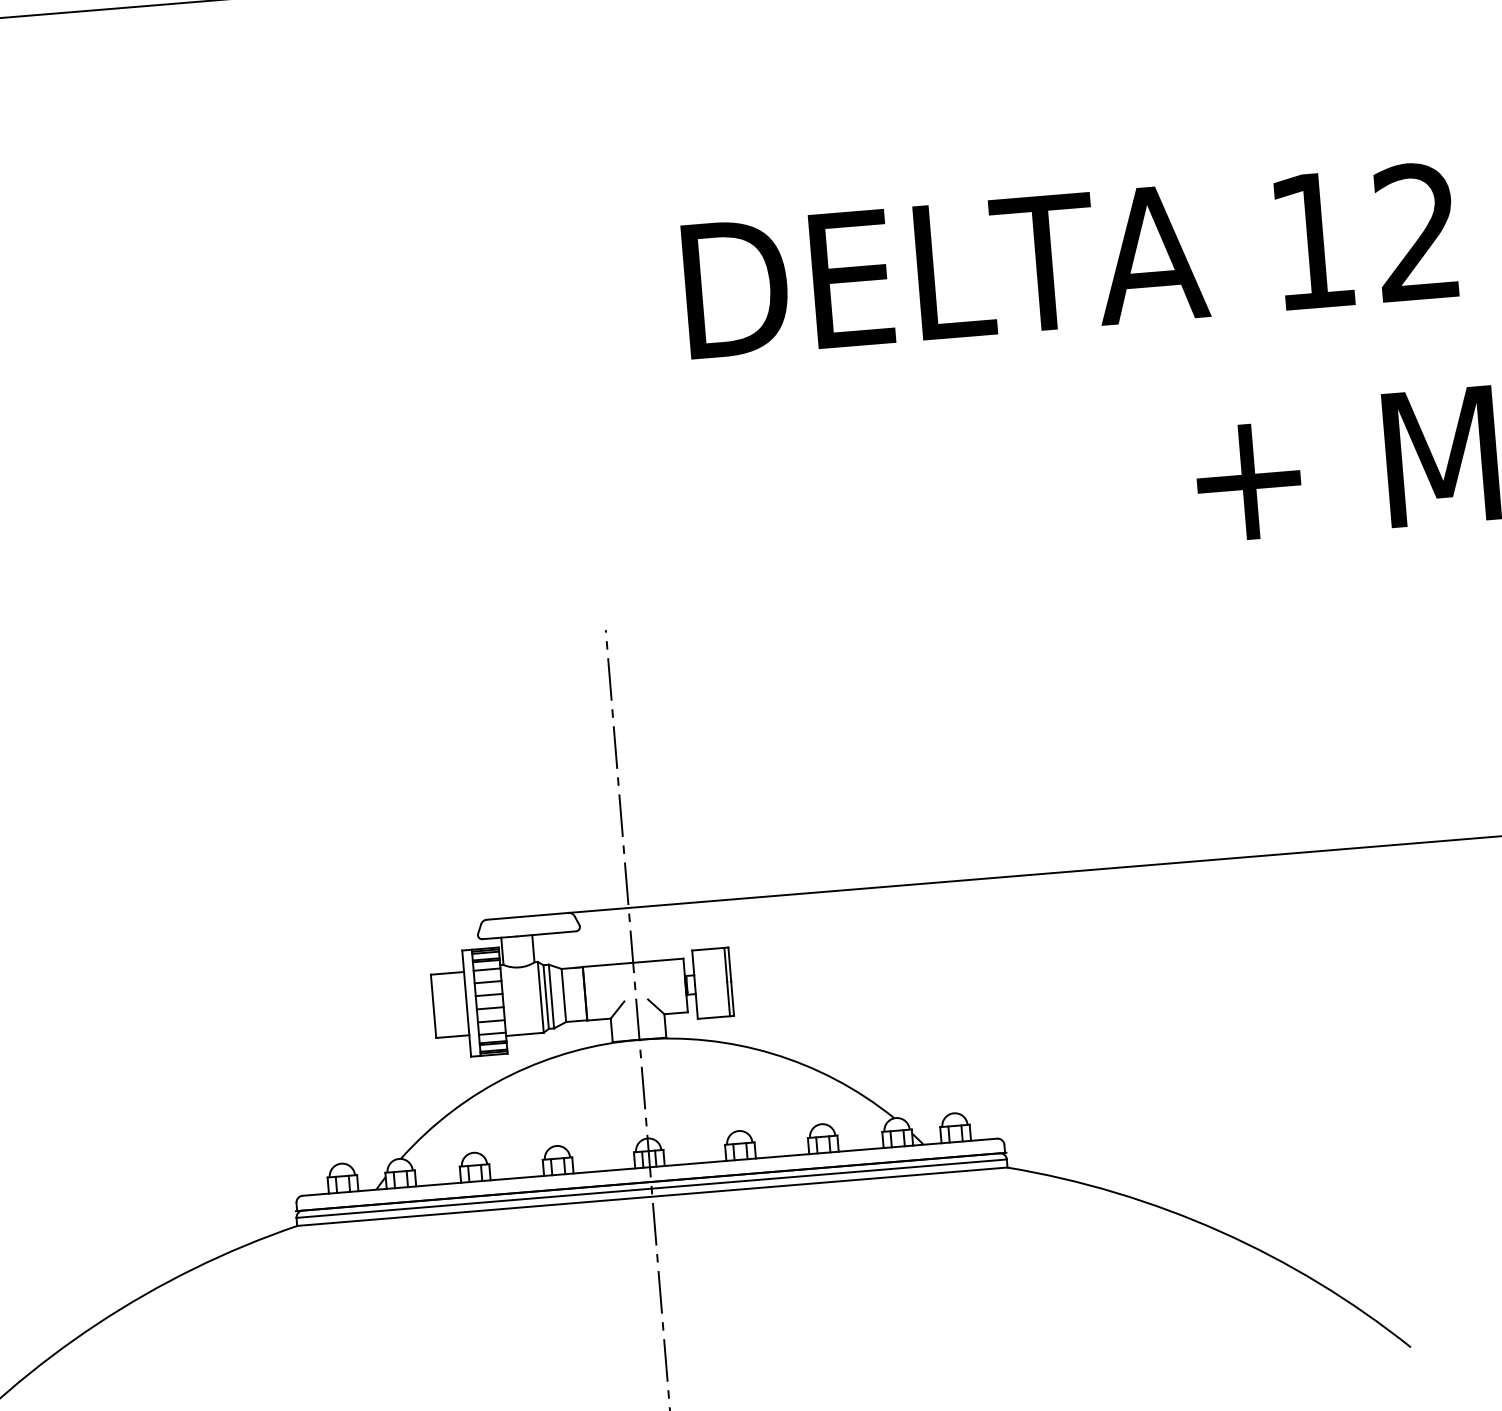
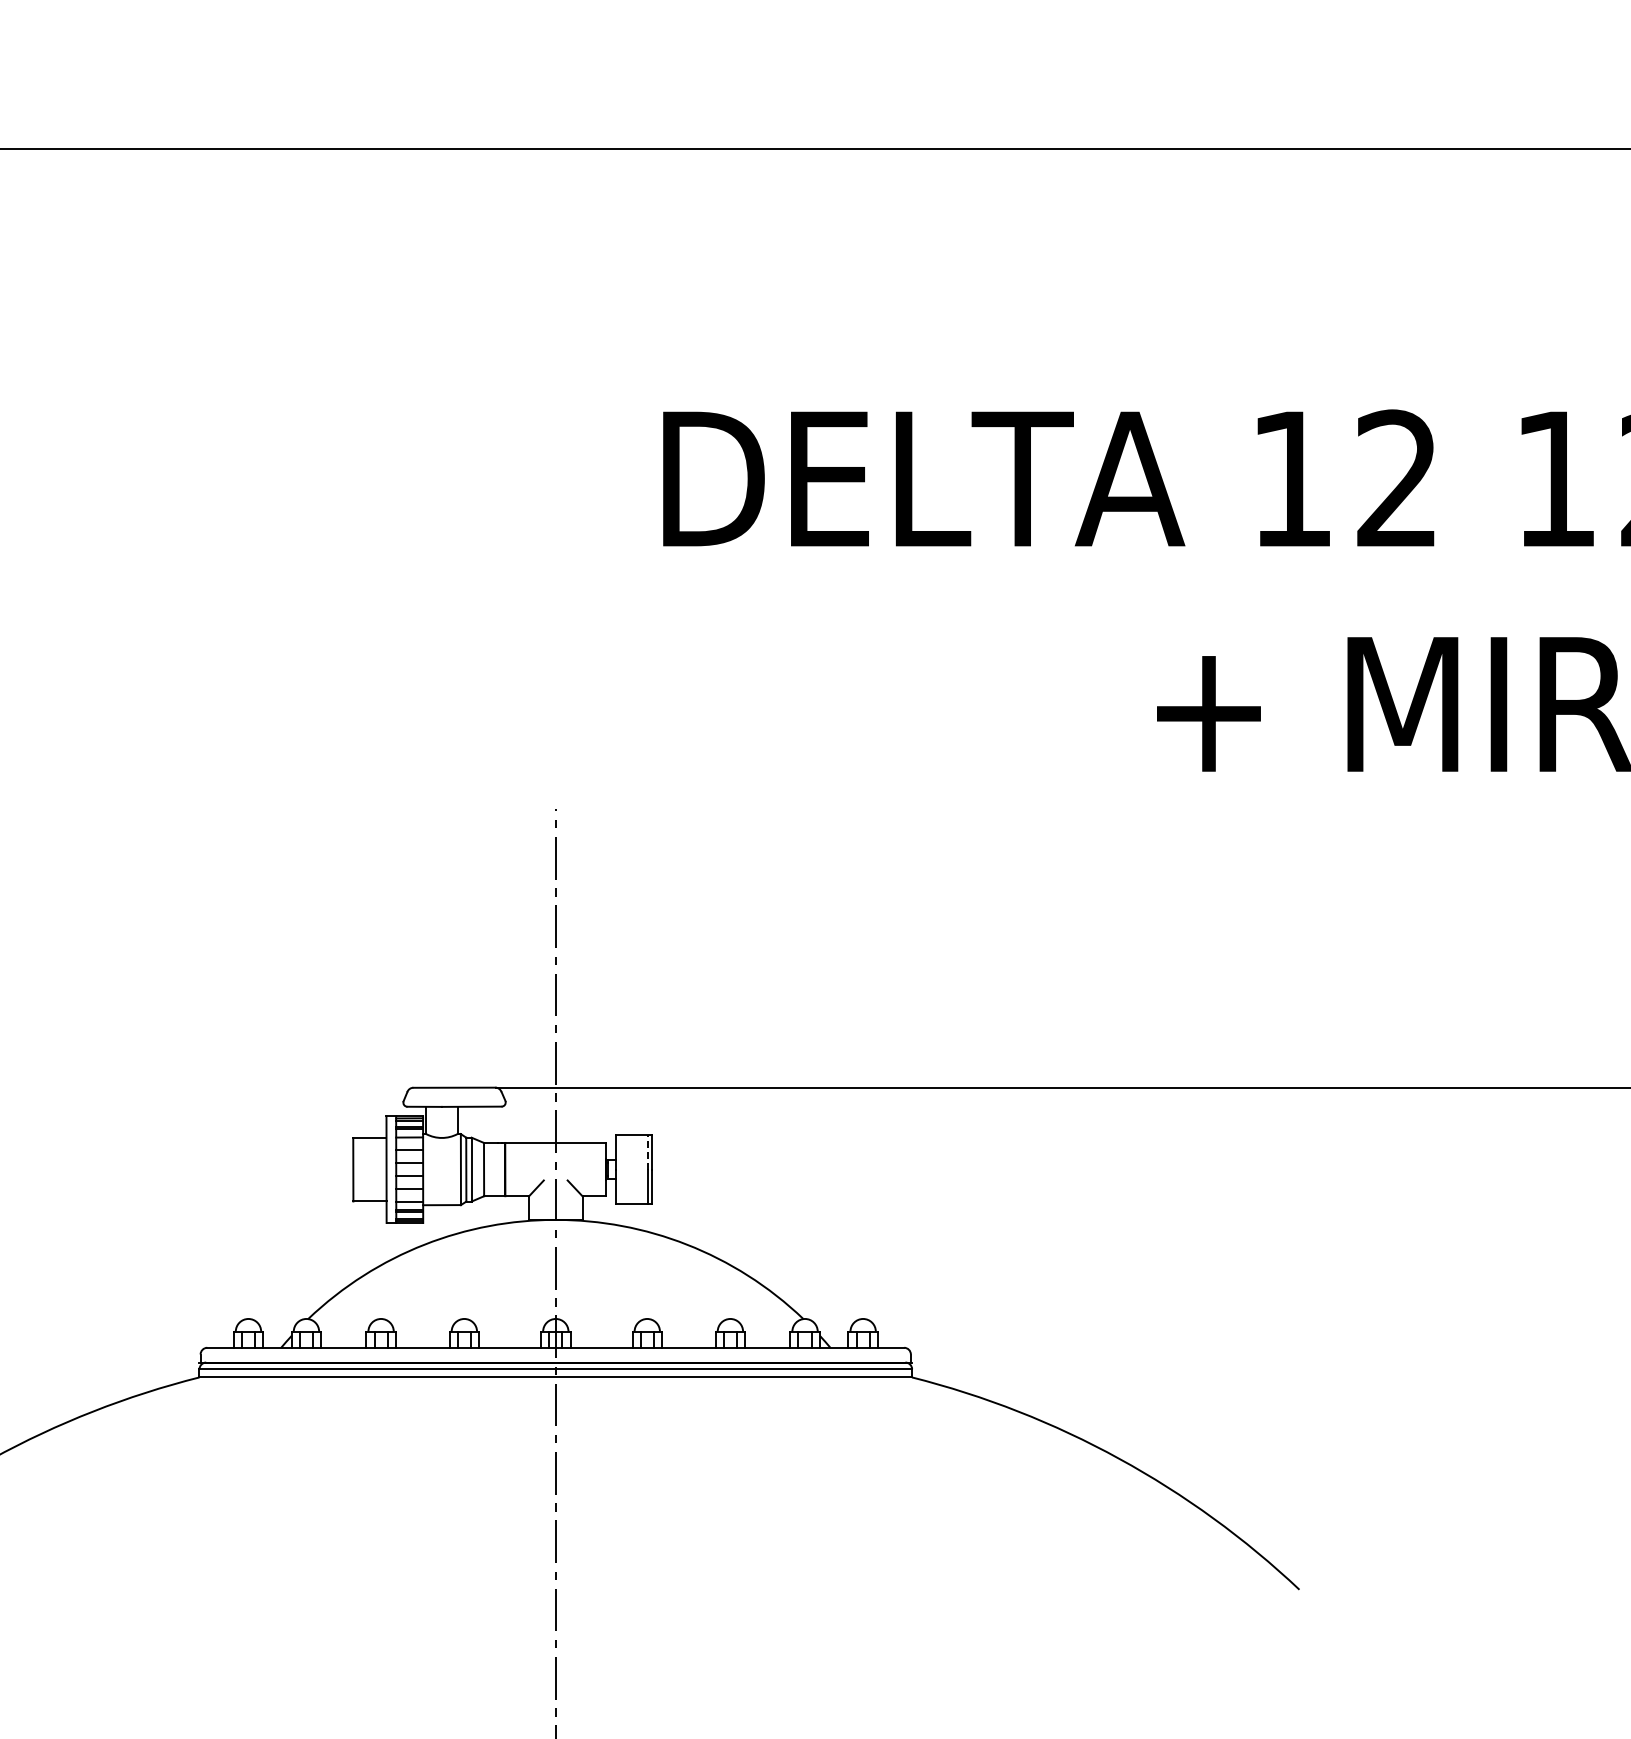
line: (725, 964) -> (647, 1151), solid -> dashed

